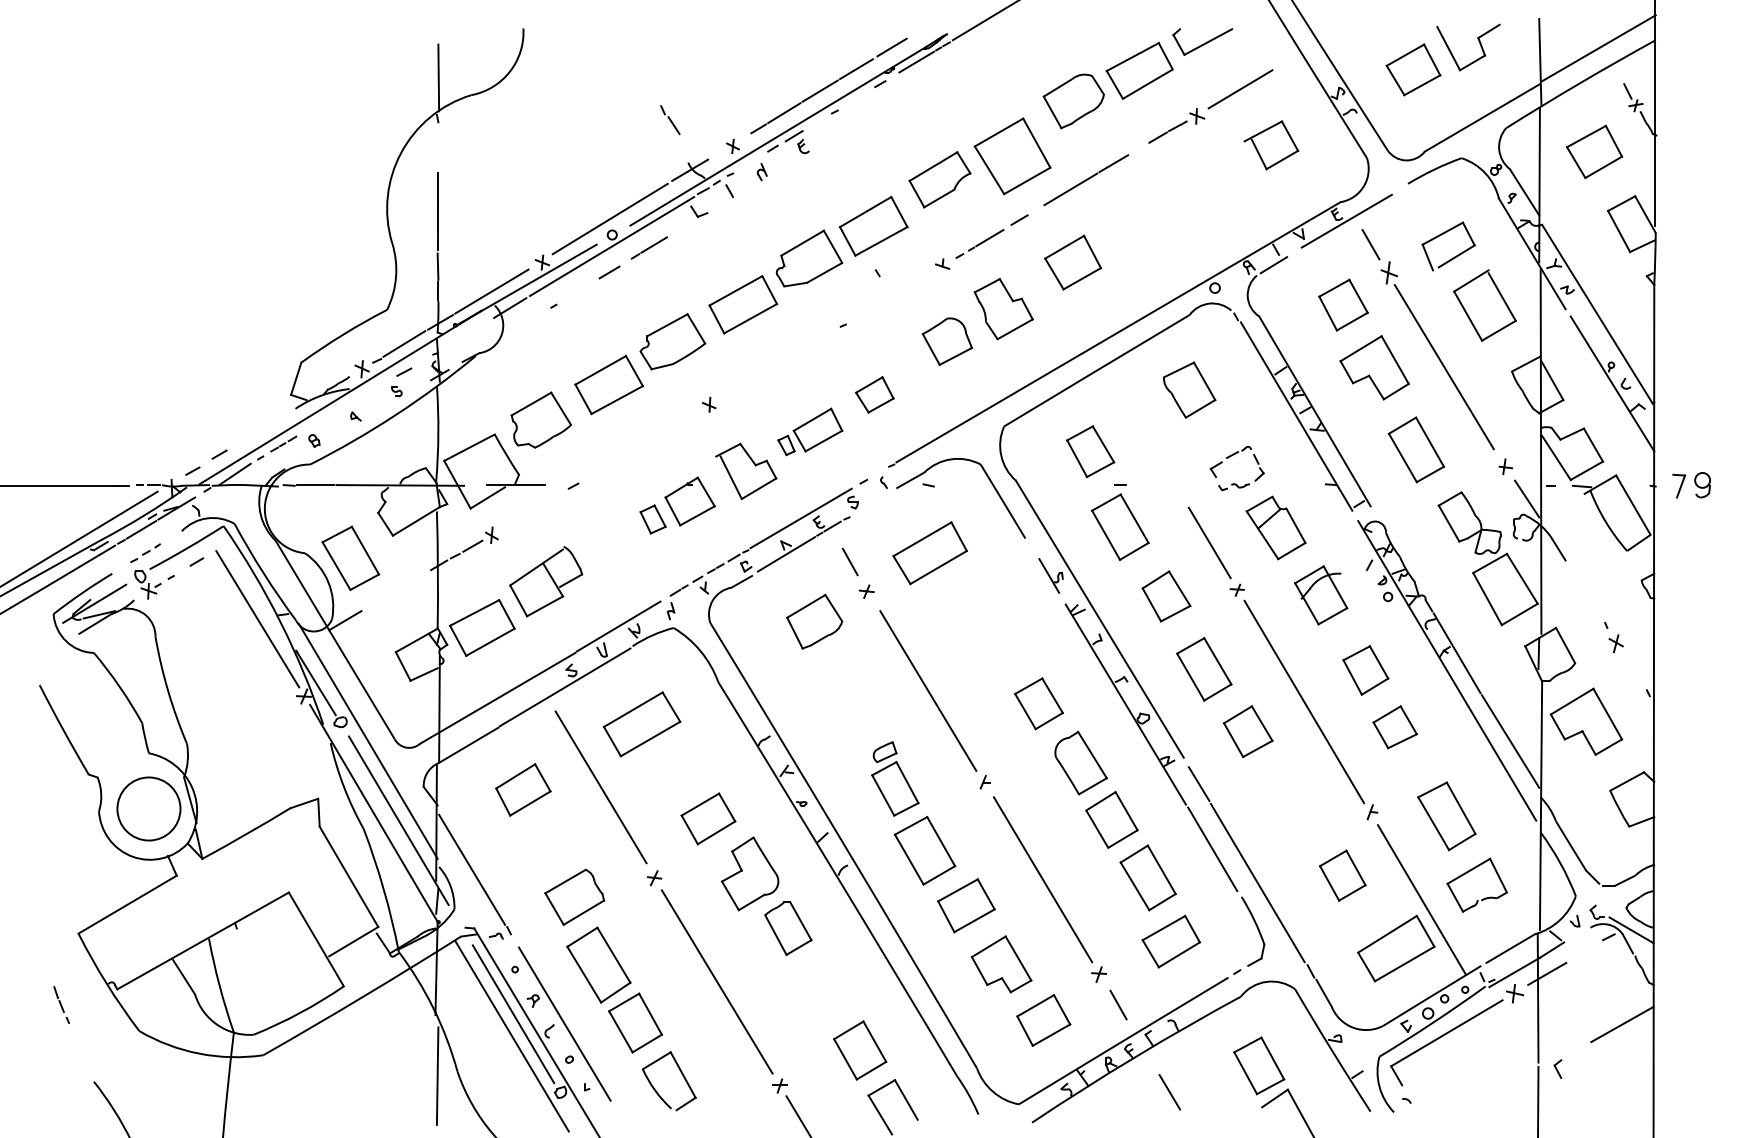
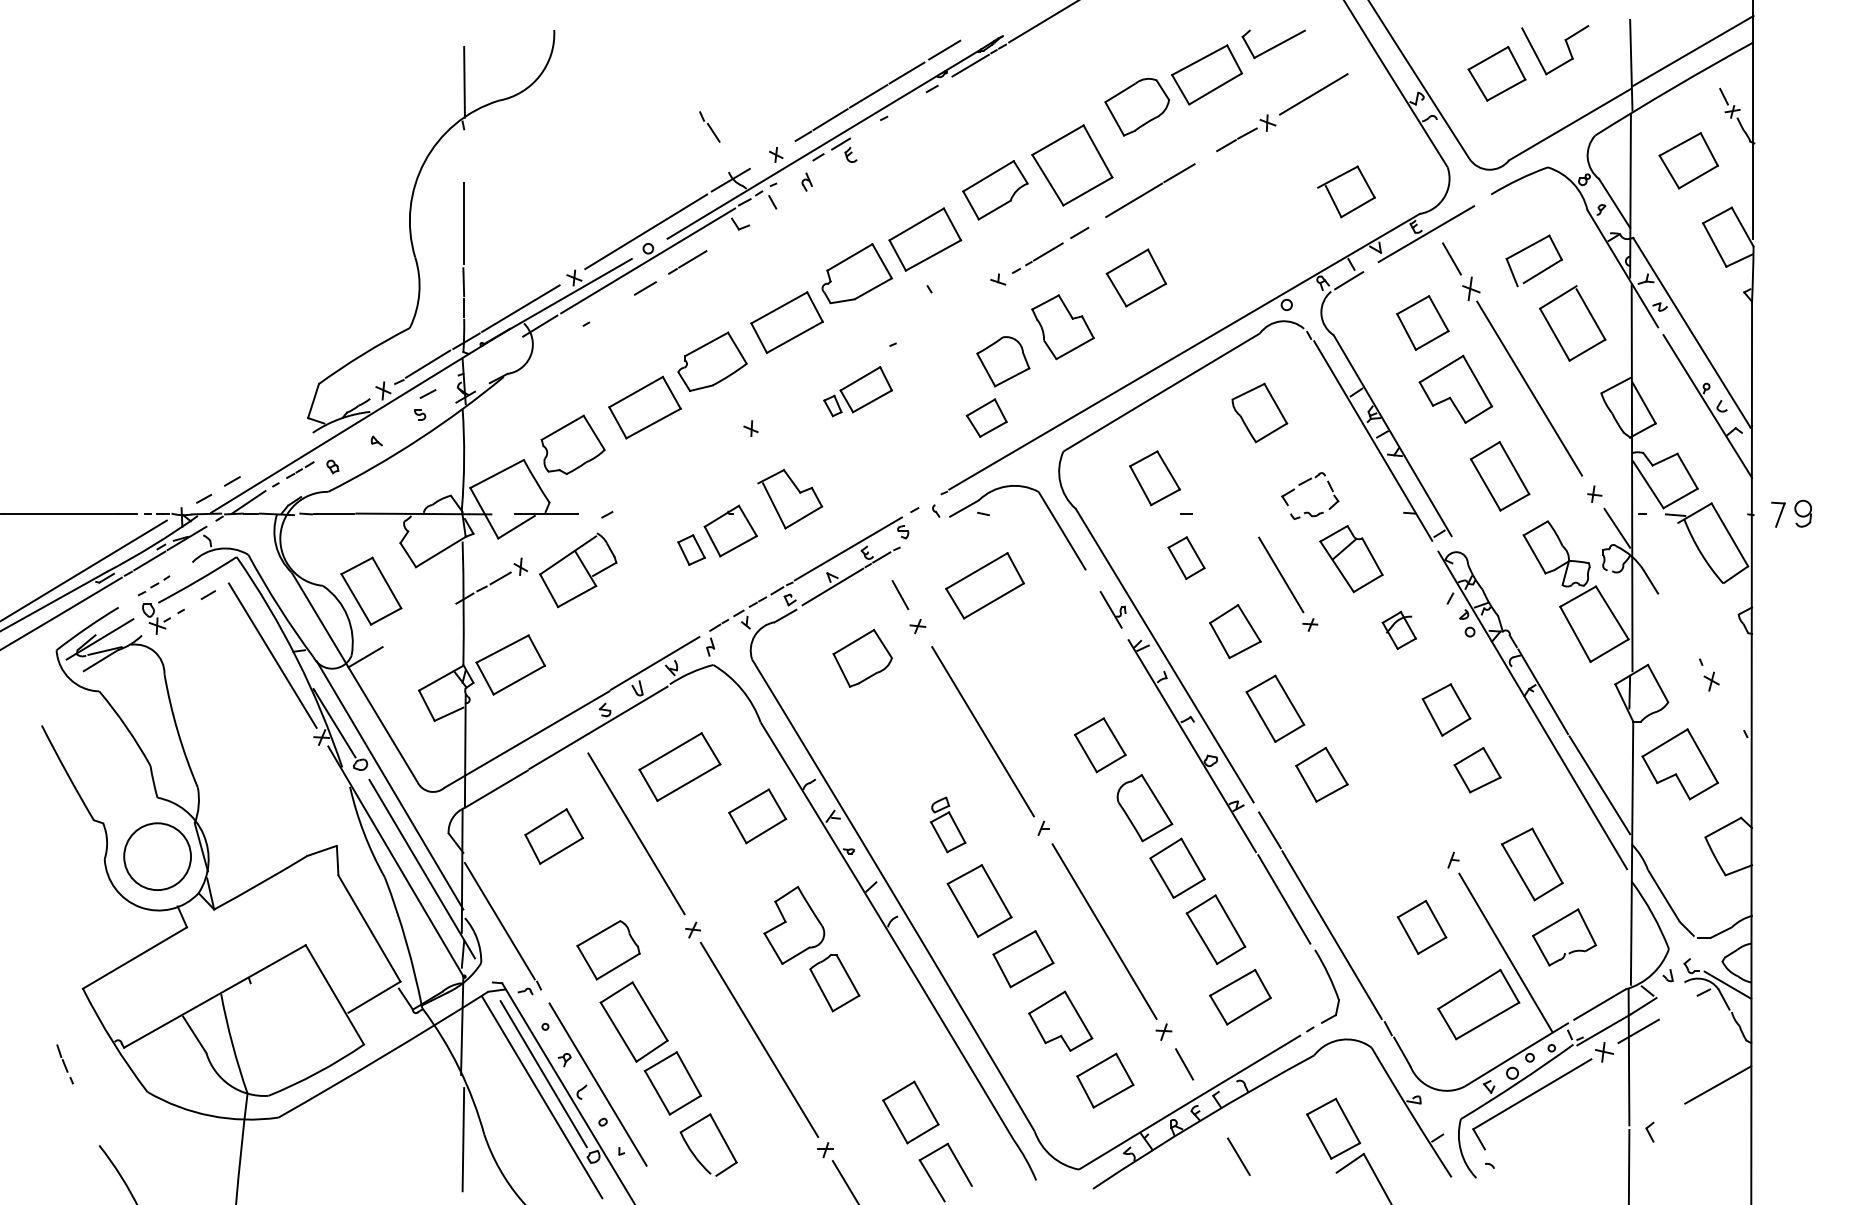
part: (1271, 145) -> (1346, 192), moved
part: (874, 394) -> (986, 417), moved
part: (810, 431) -> (858, 391), moved
part: (1120, 526) -> (1186, 557), size x0.6
part: (546, 581) -> (578, 570), moved
part: (1321, 595) -> (1399, 630), size x0.6
line: (1304, 701) -> (1381, 742), removed
part: (895, 778) -> (948, 824), size x0.7
part: (708, 818) -> (757, 815), moved

